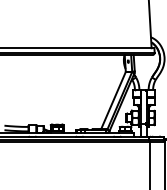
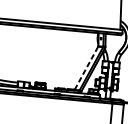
line: (113, 100) -> (86, 68), solid -> dashed

